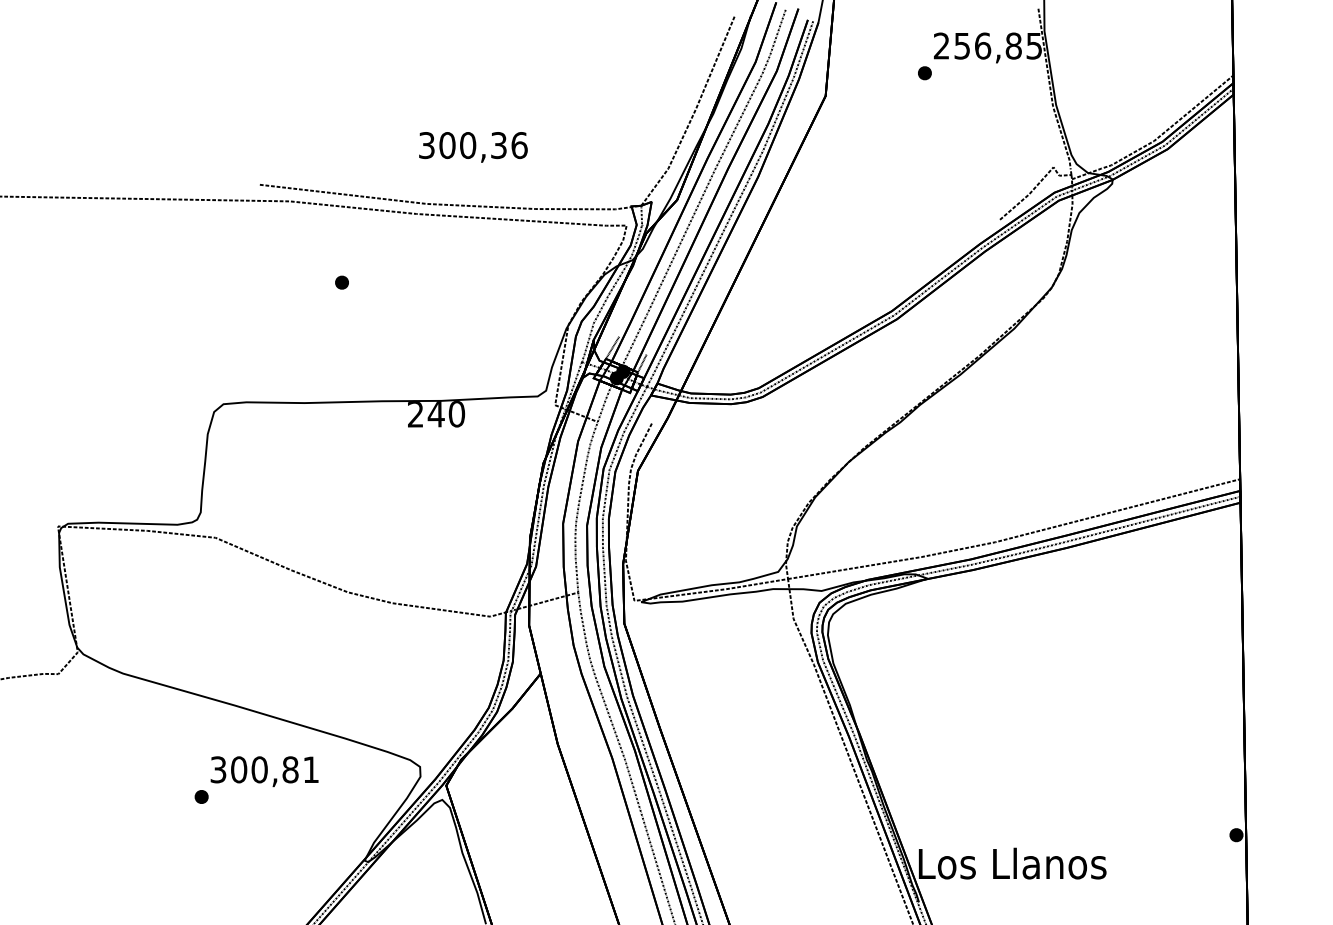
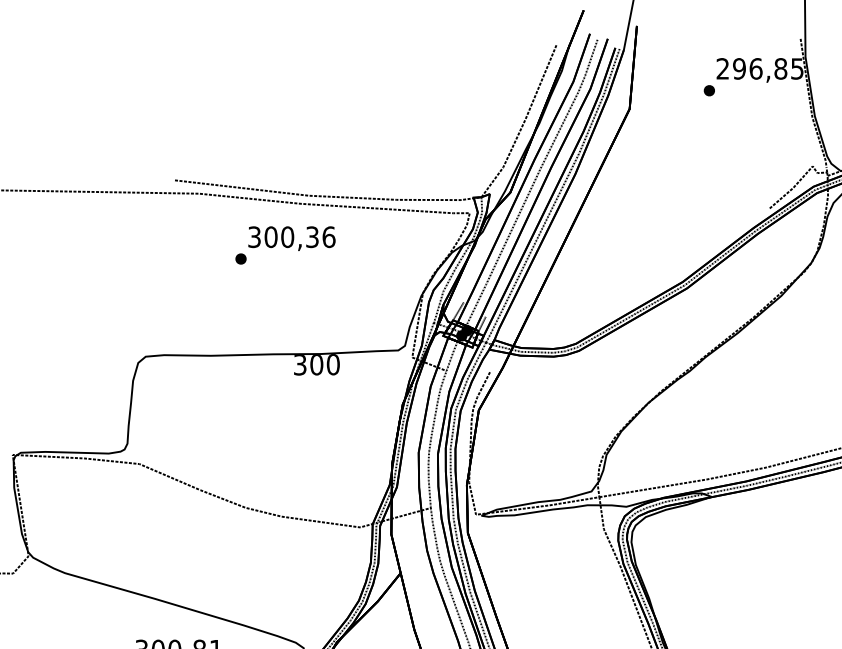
text: (962, 45) -> (739, 68), 256,85 -> 296,85
text: (473, 147) -> (292, 238), moved
text: (426, 414) -> (308, 364), 240 -> 300

